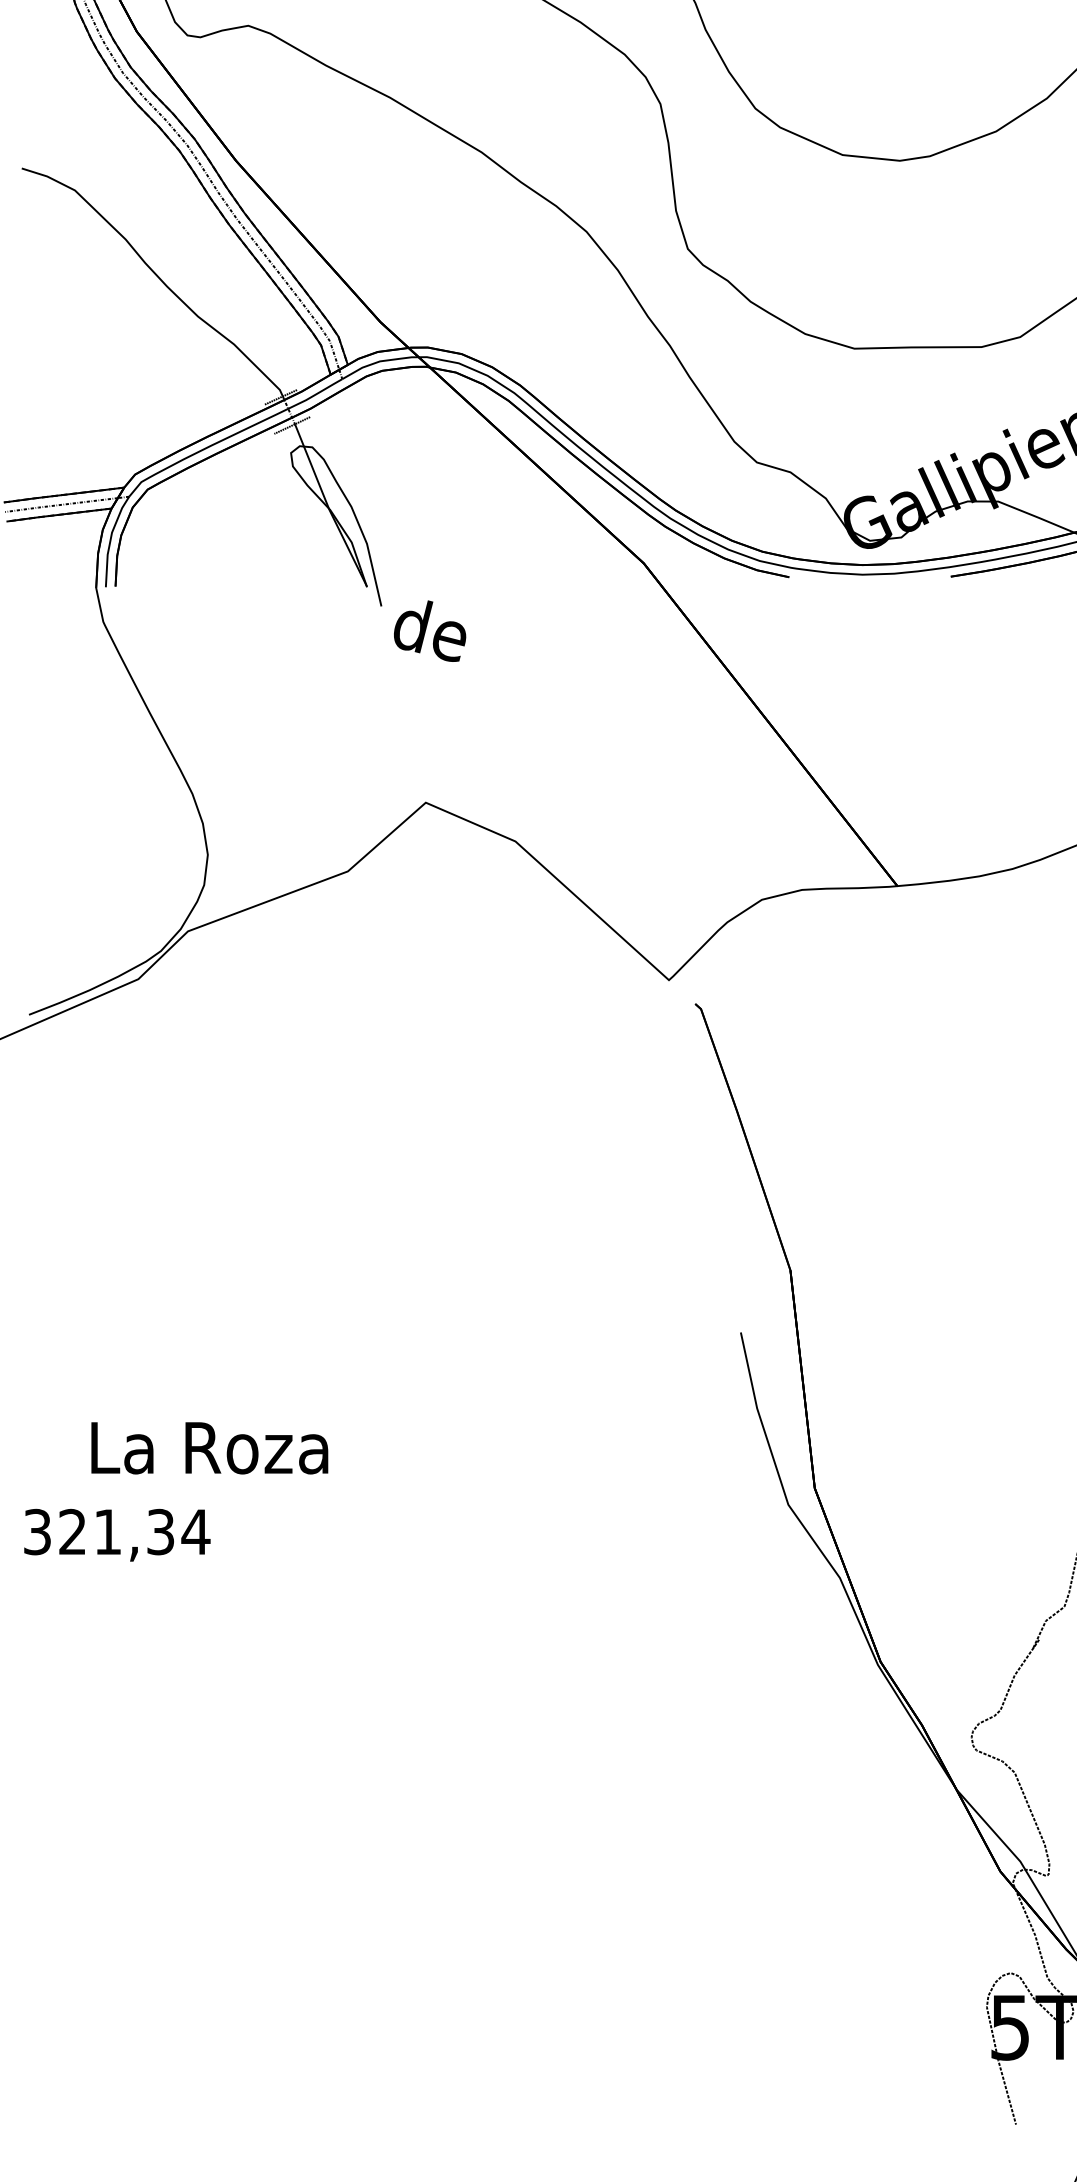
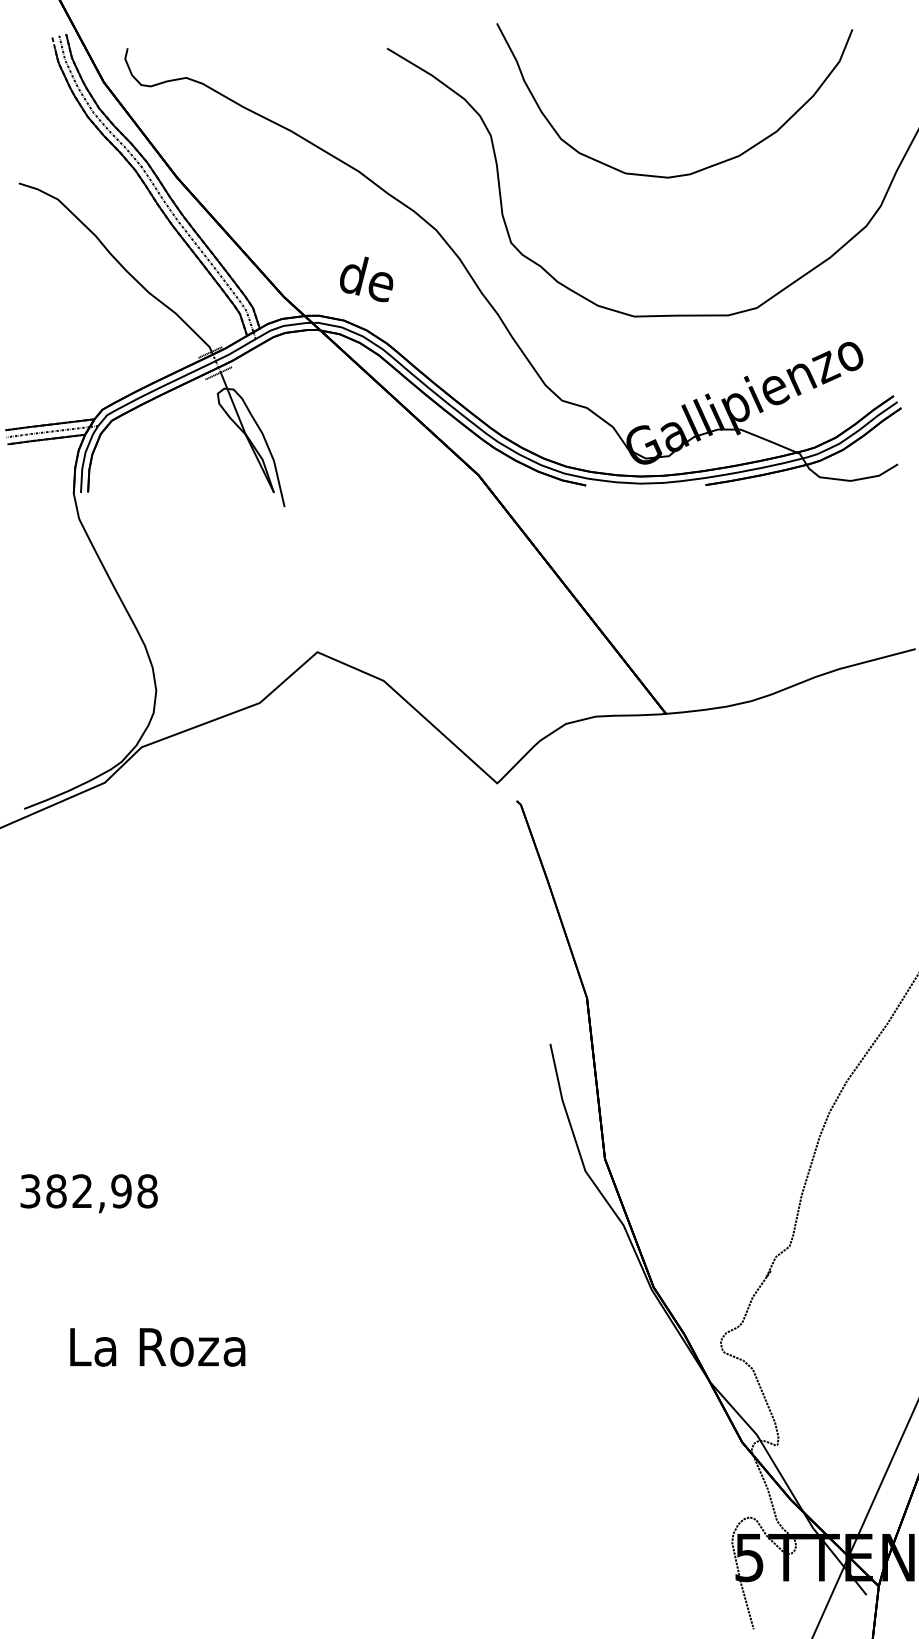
text: (429, 631) -> (366, 279), moved
text: (209, 1448) -> (157, 1347), moved
text: (135, 1532) -> (102, 1191), 321,34 -> 382,98

